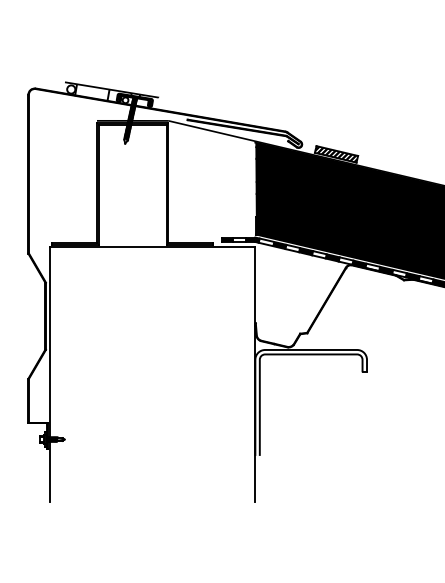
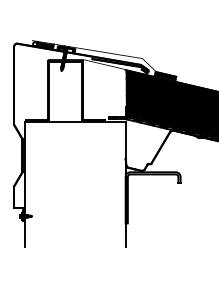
hatch: (92, 92) -> (45, 45), added
fill: (257, 124) -> (126, 61), added

